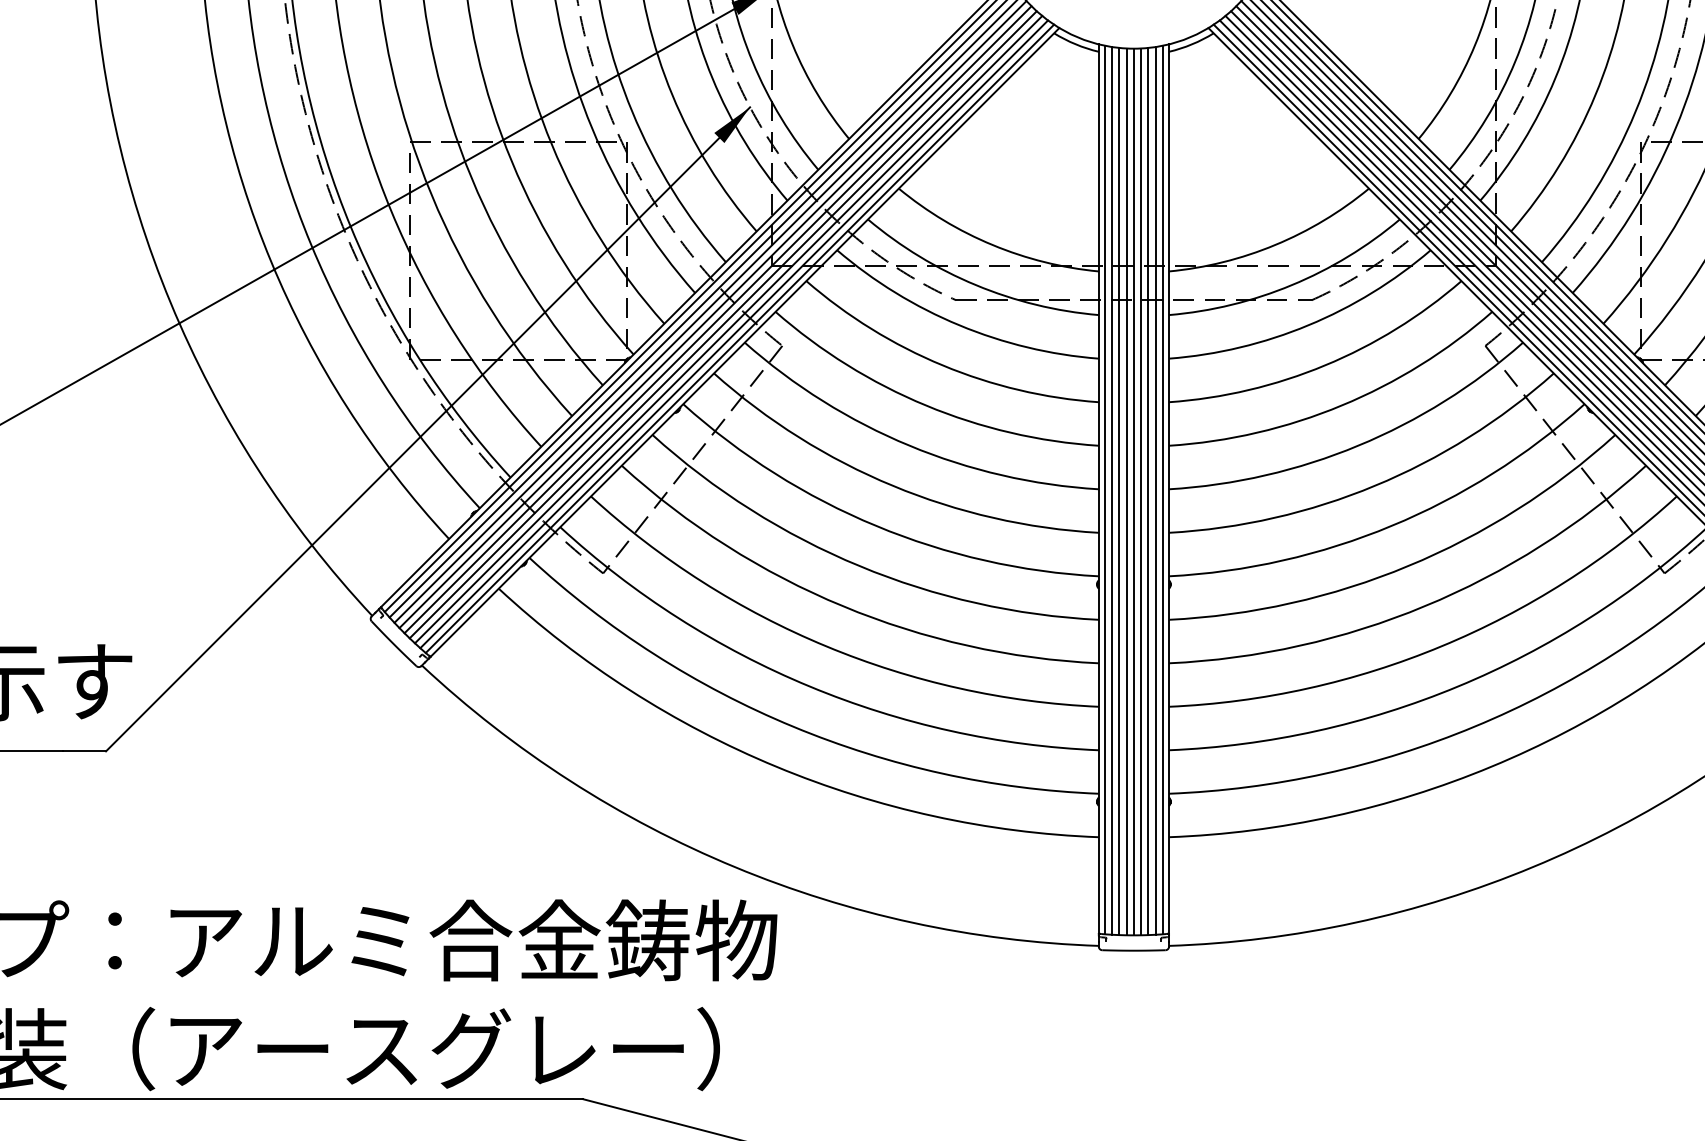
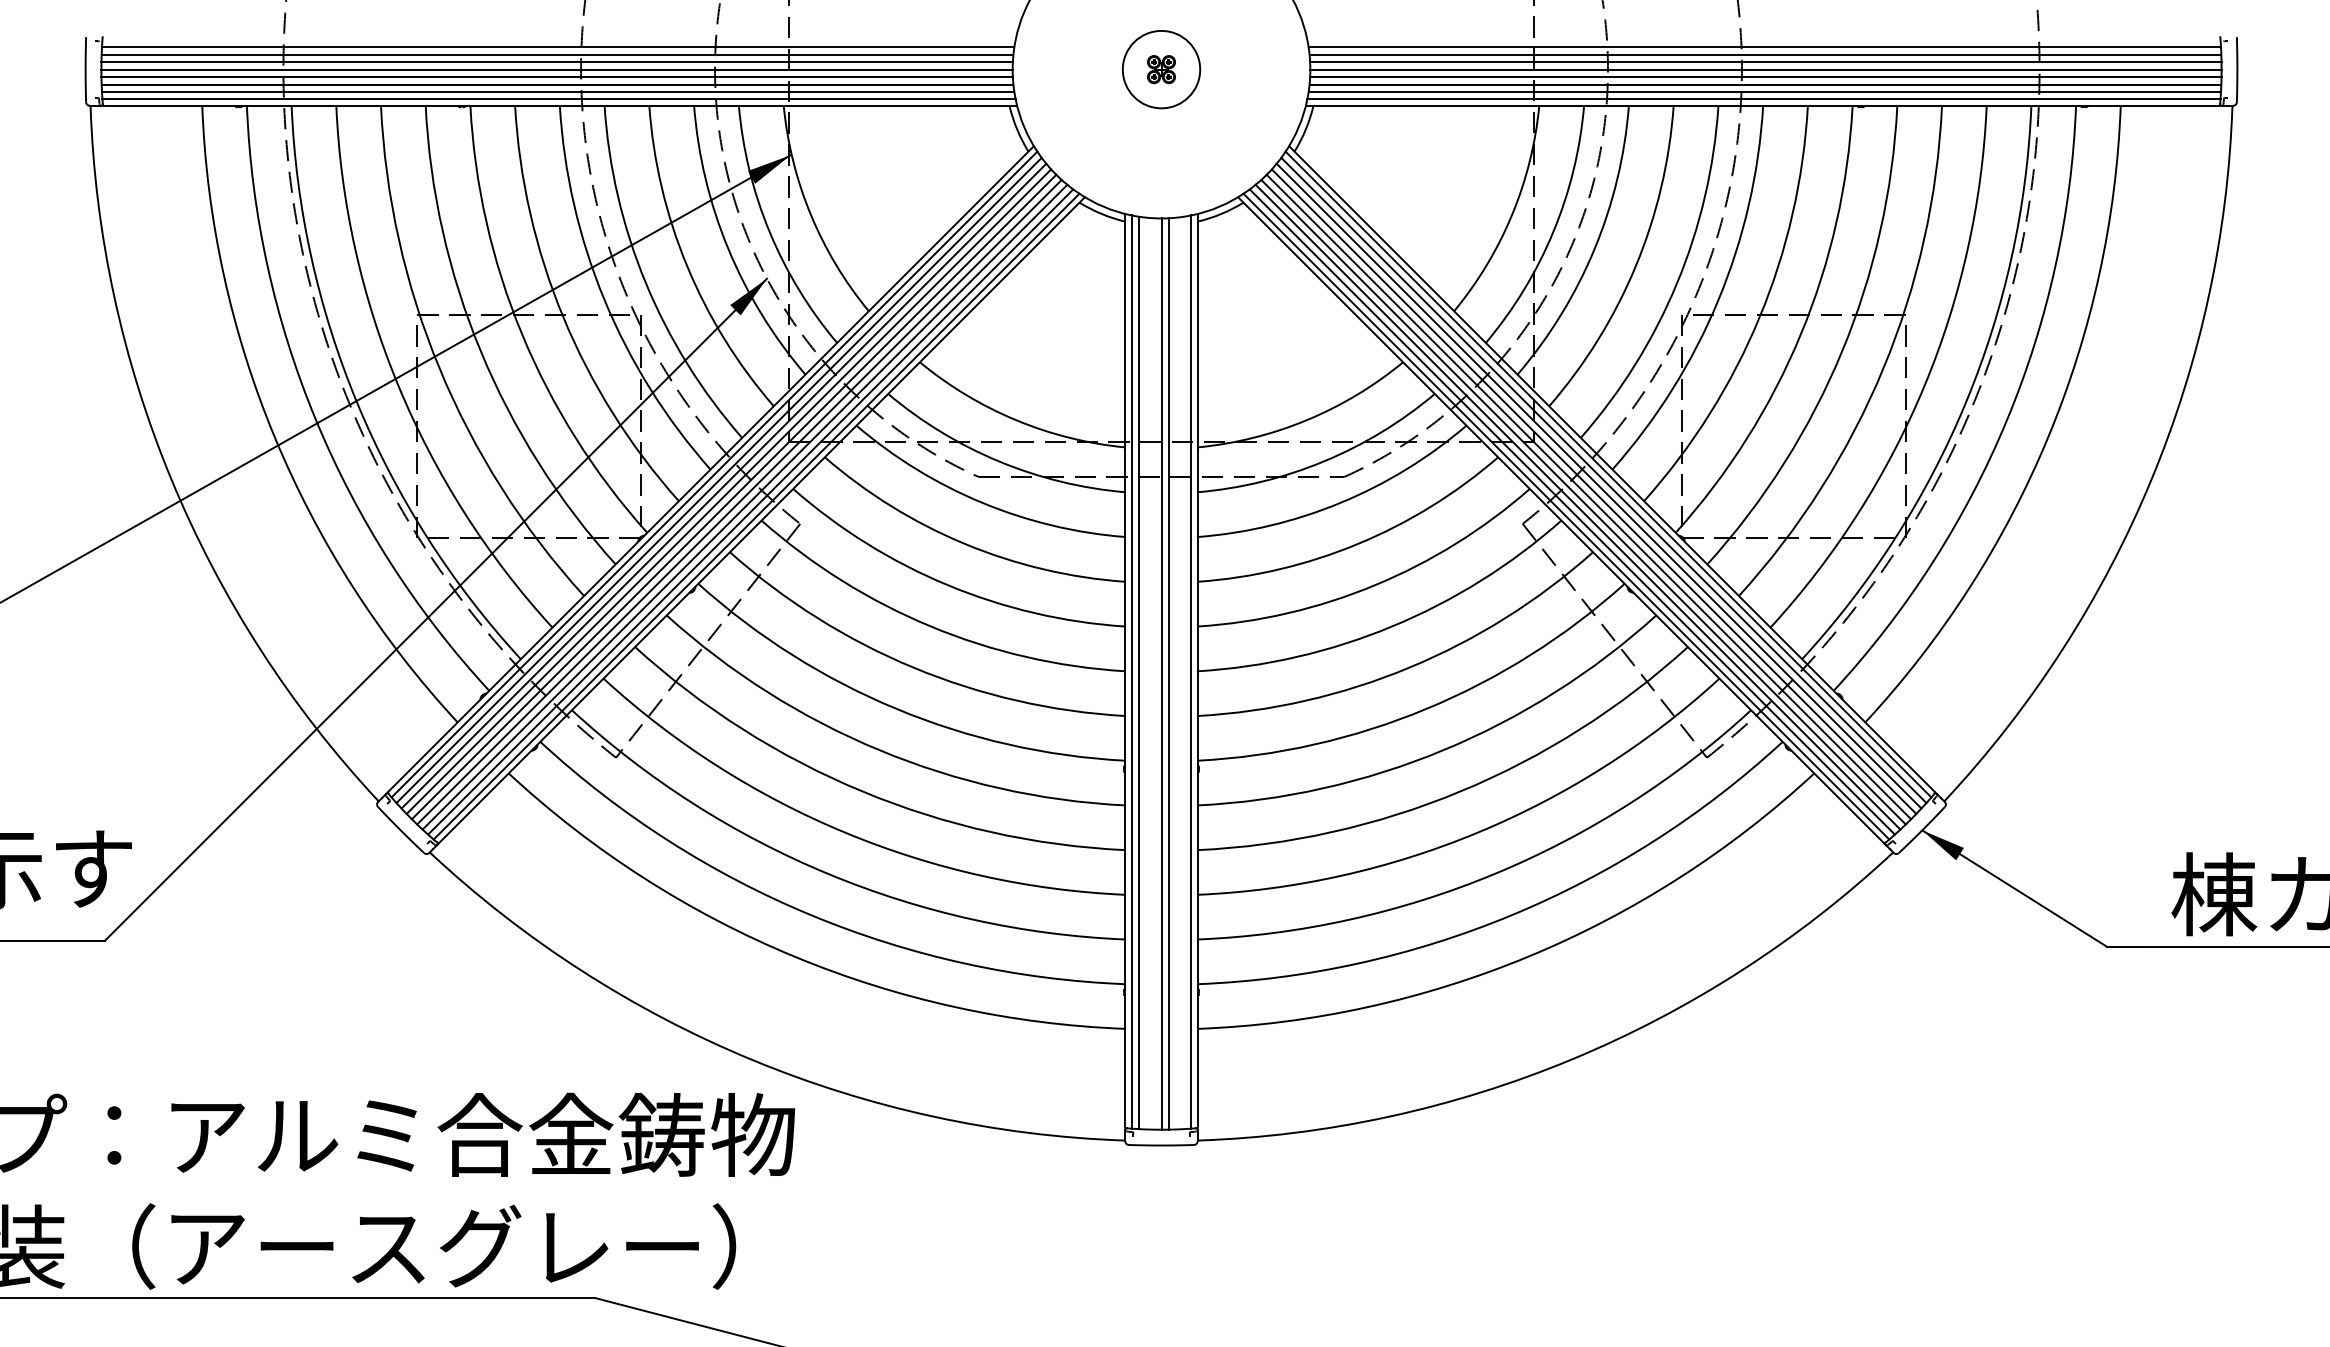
line: (1155, 490) -> (1183, 672), removed
line: (1119, 491) -> (1146, 673), removed
line: (1127, 491) -> (1154, 673), removed
line: (1148, 491) -> (1176, 673), removed

